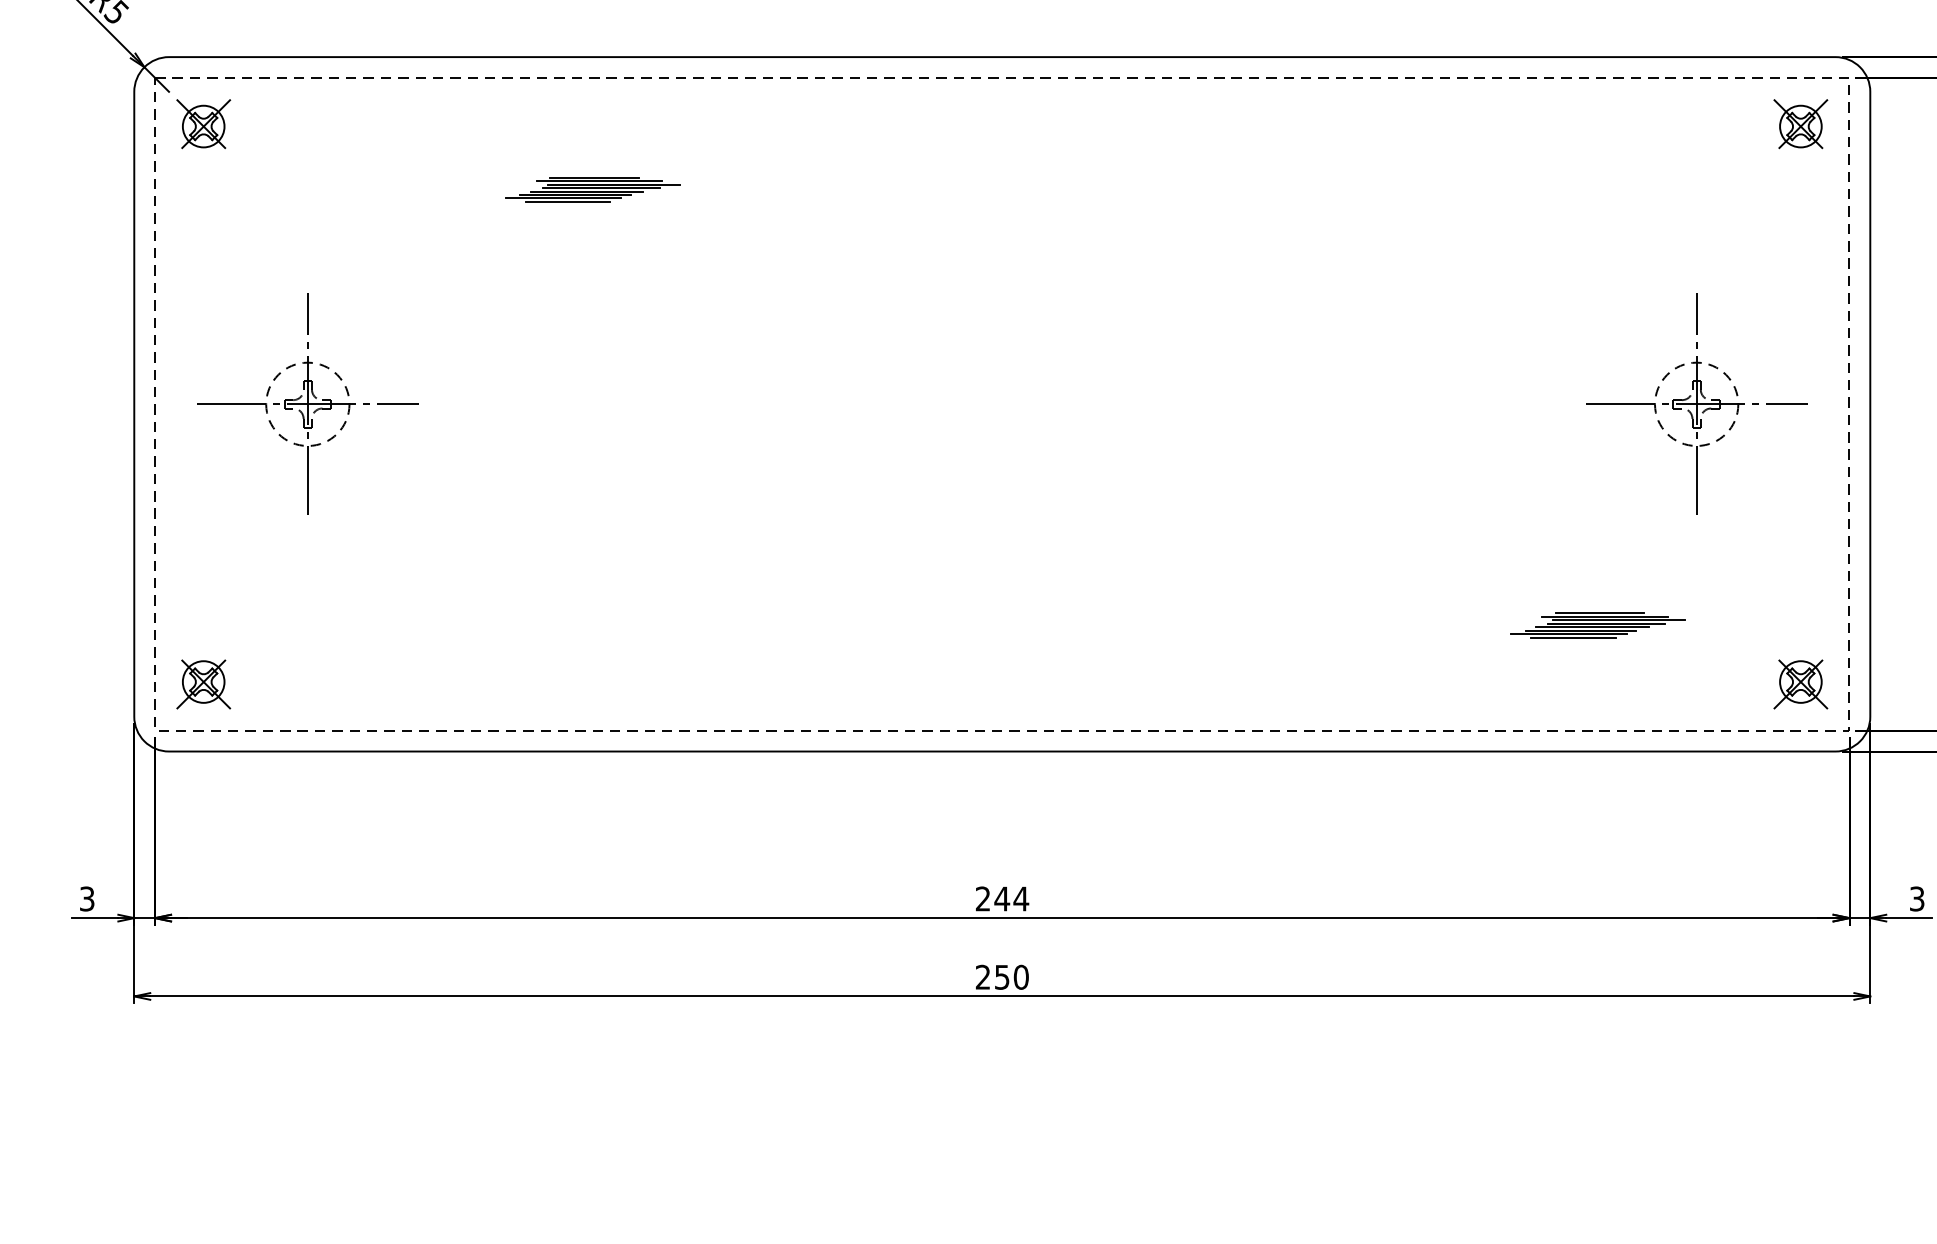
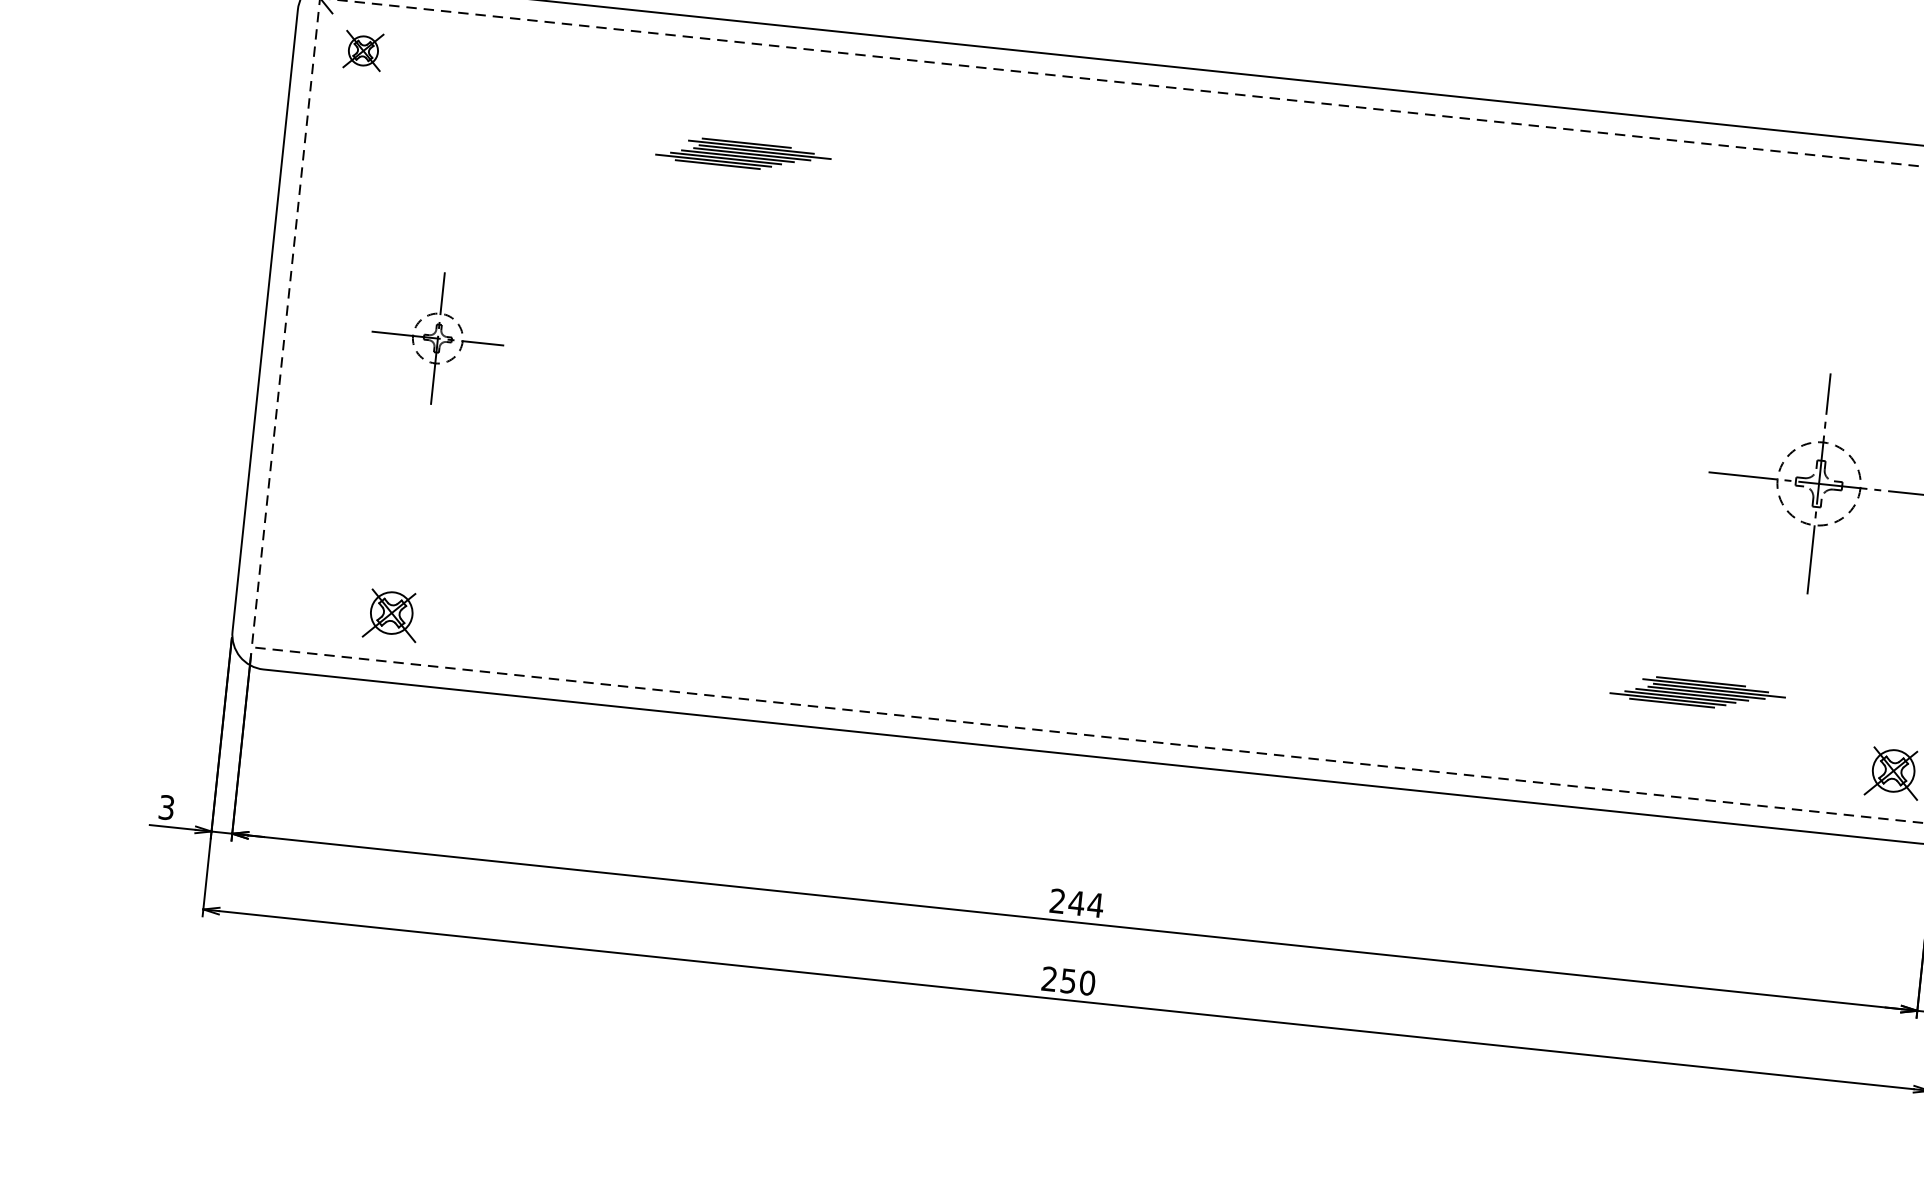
part: (203, 124) -> (363, 49), size x0.7
part: (307, 403) -> (437, 337), size x0.6
part: (203, 684) -> (391, 615), moved

